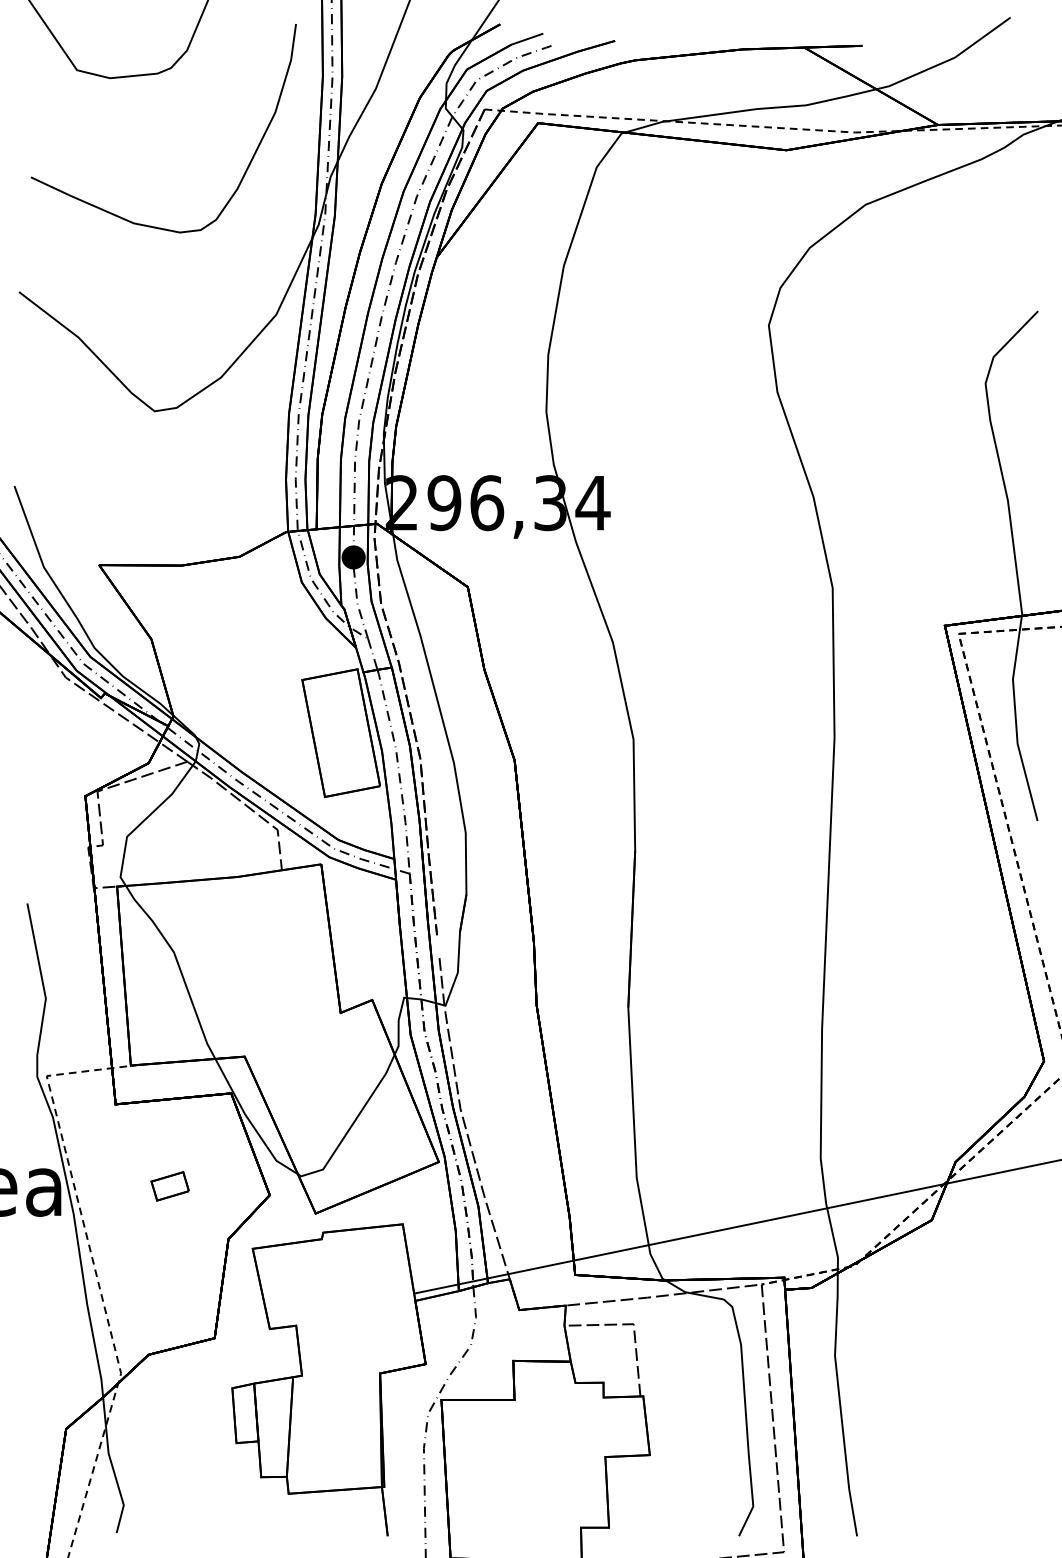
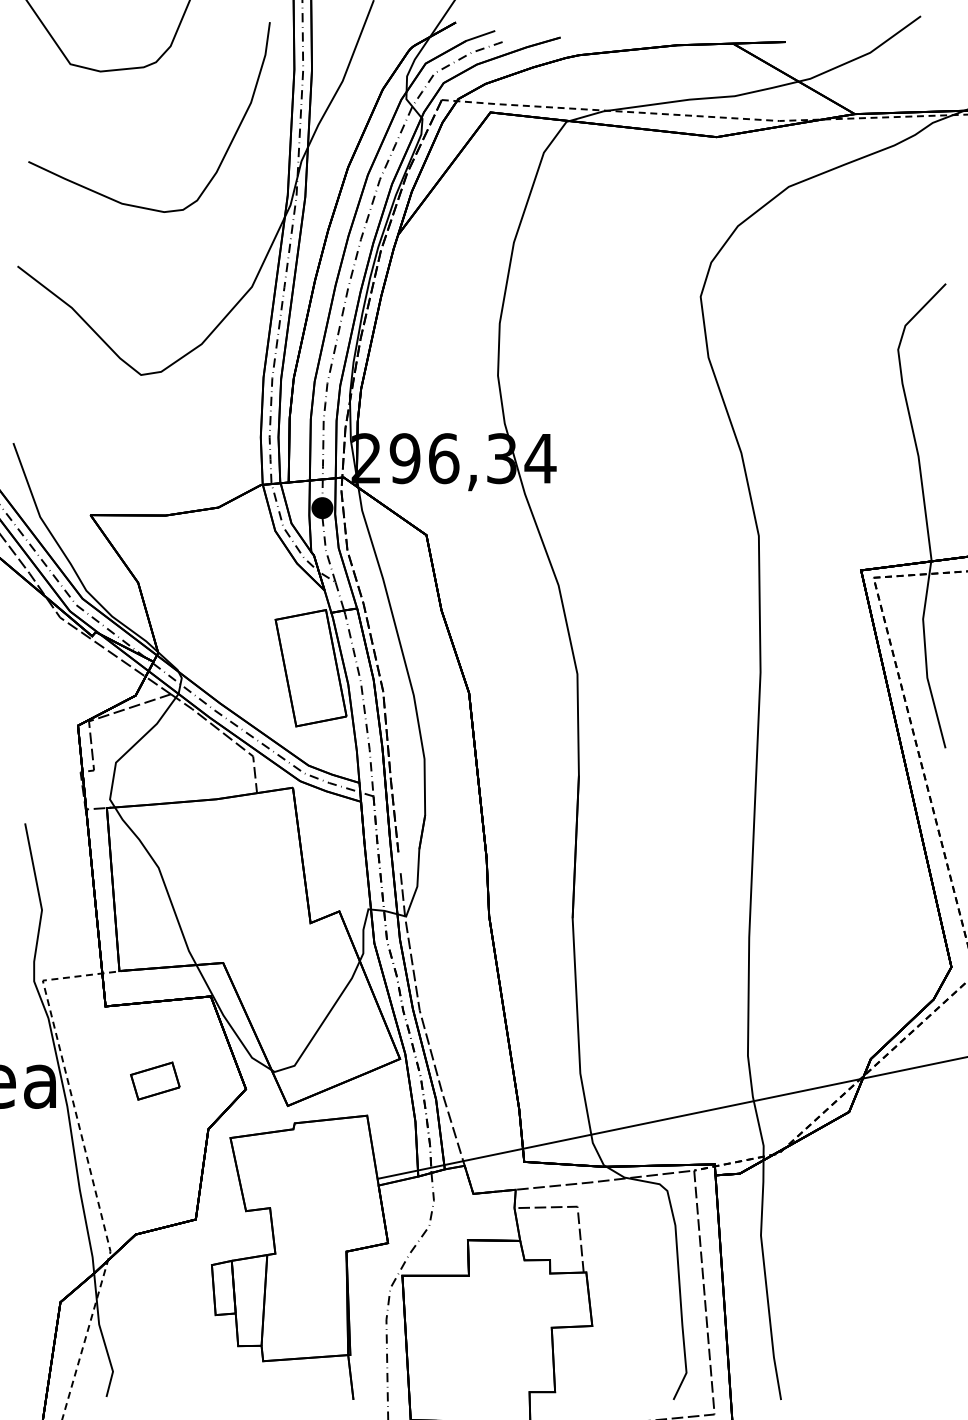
part: (169, 1186) -> (154, 1081), size x1.43

